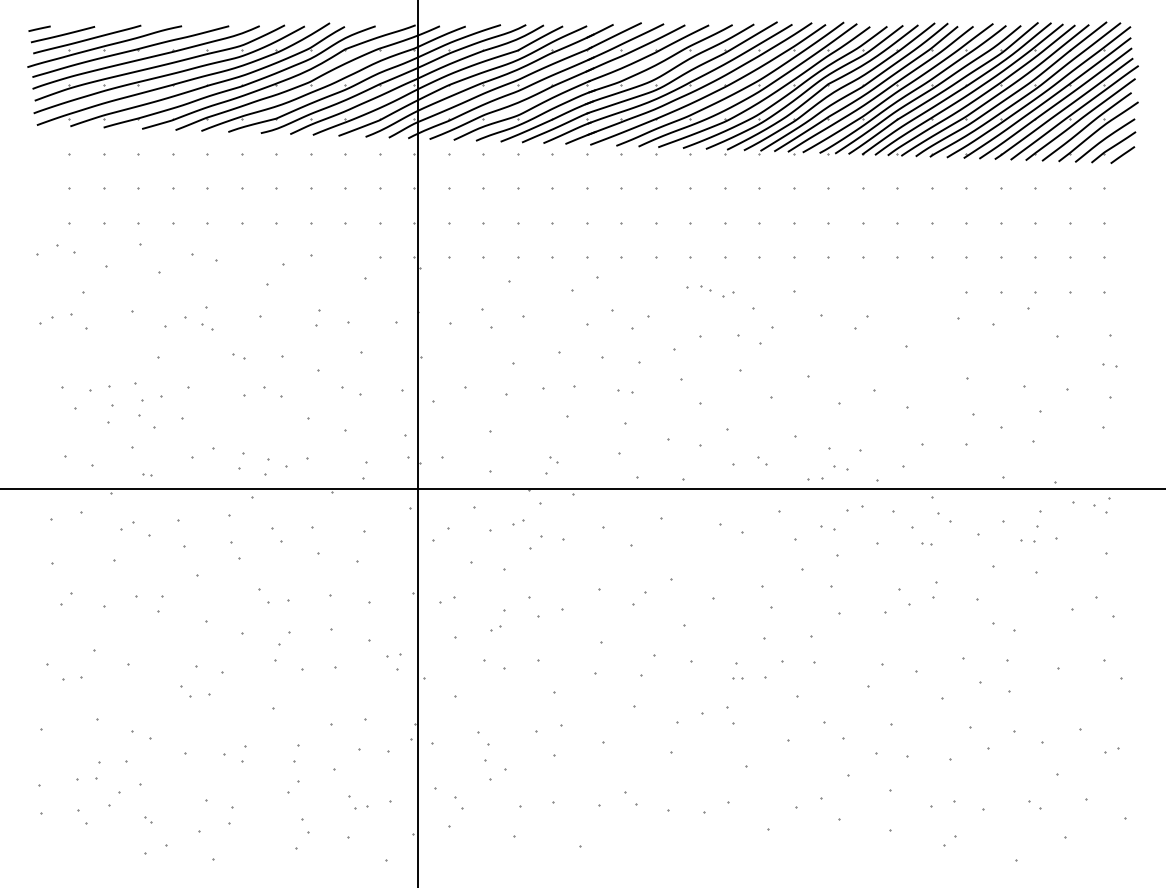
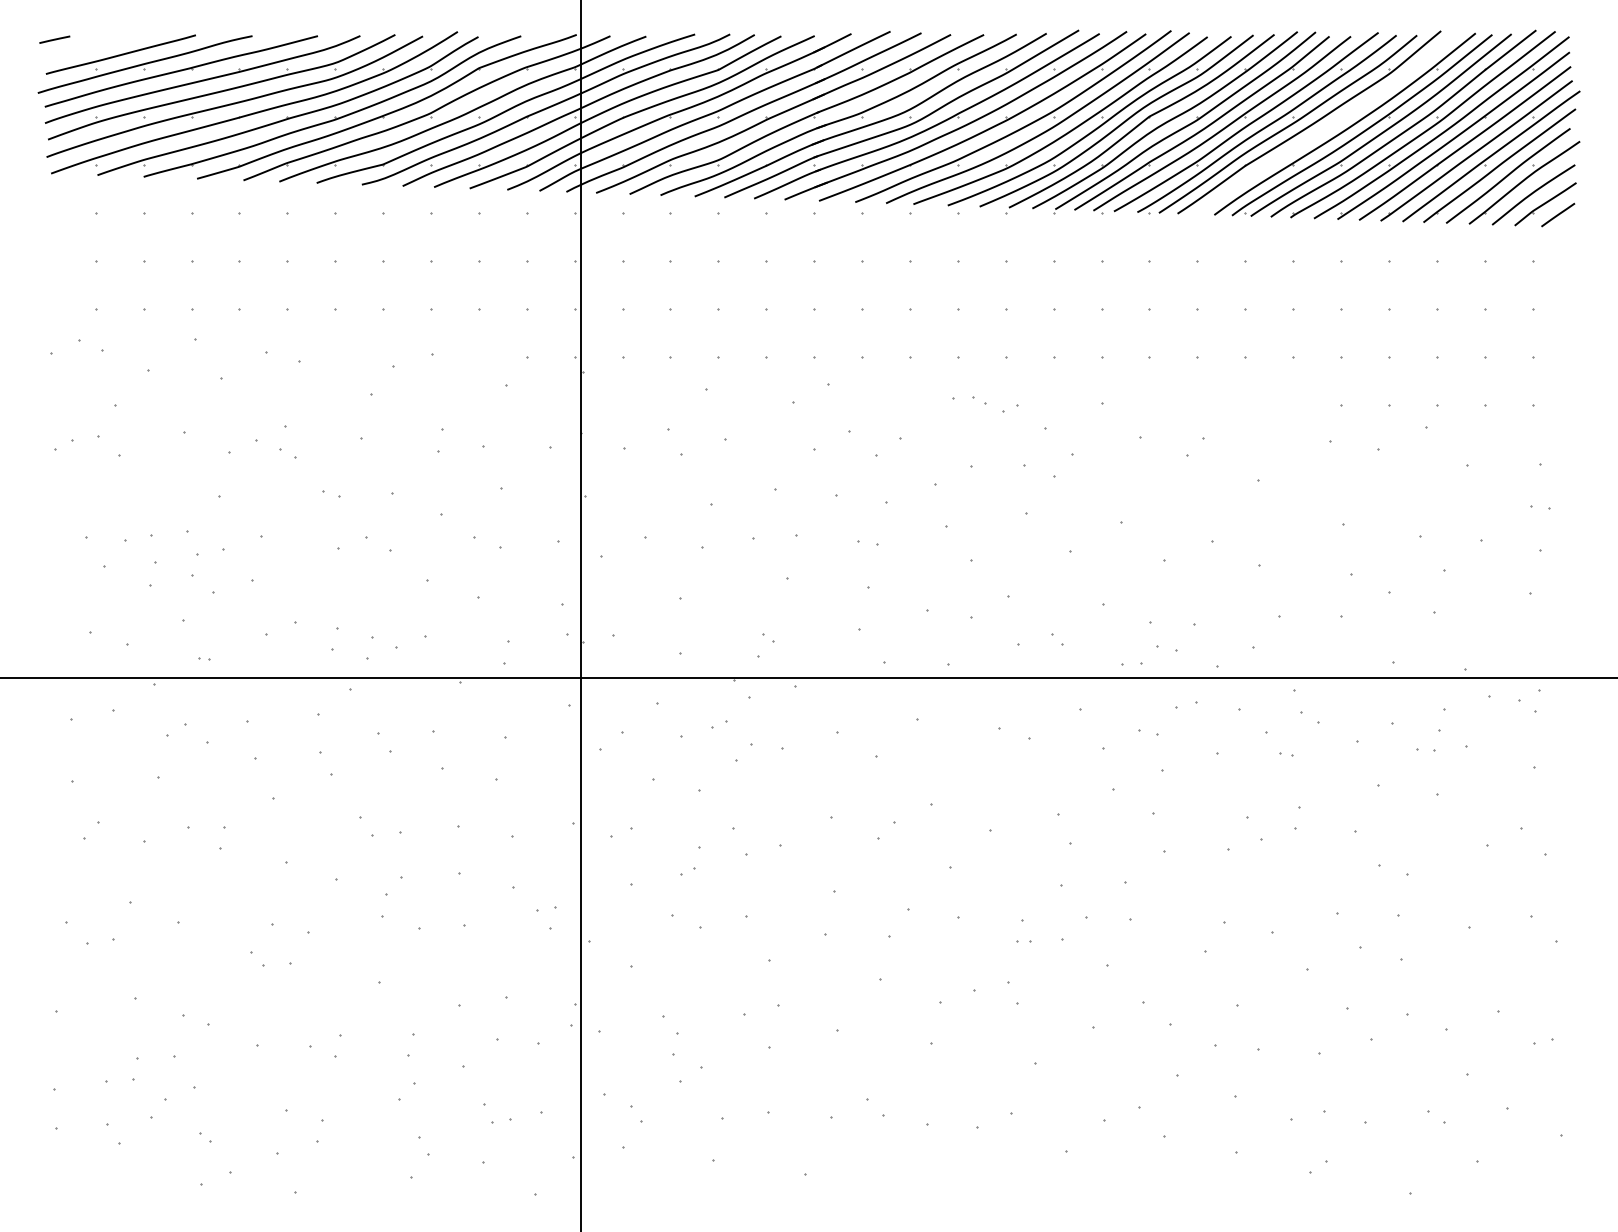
line: (62, 34) -> (86, 47), removed
part: (956, 88) -> (1327, 122), removed

